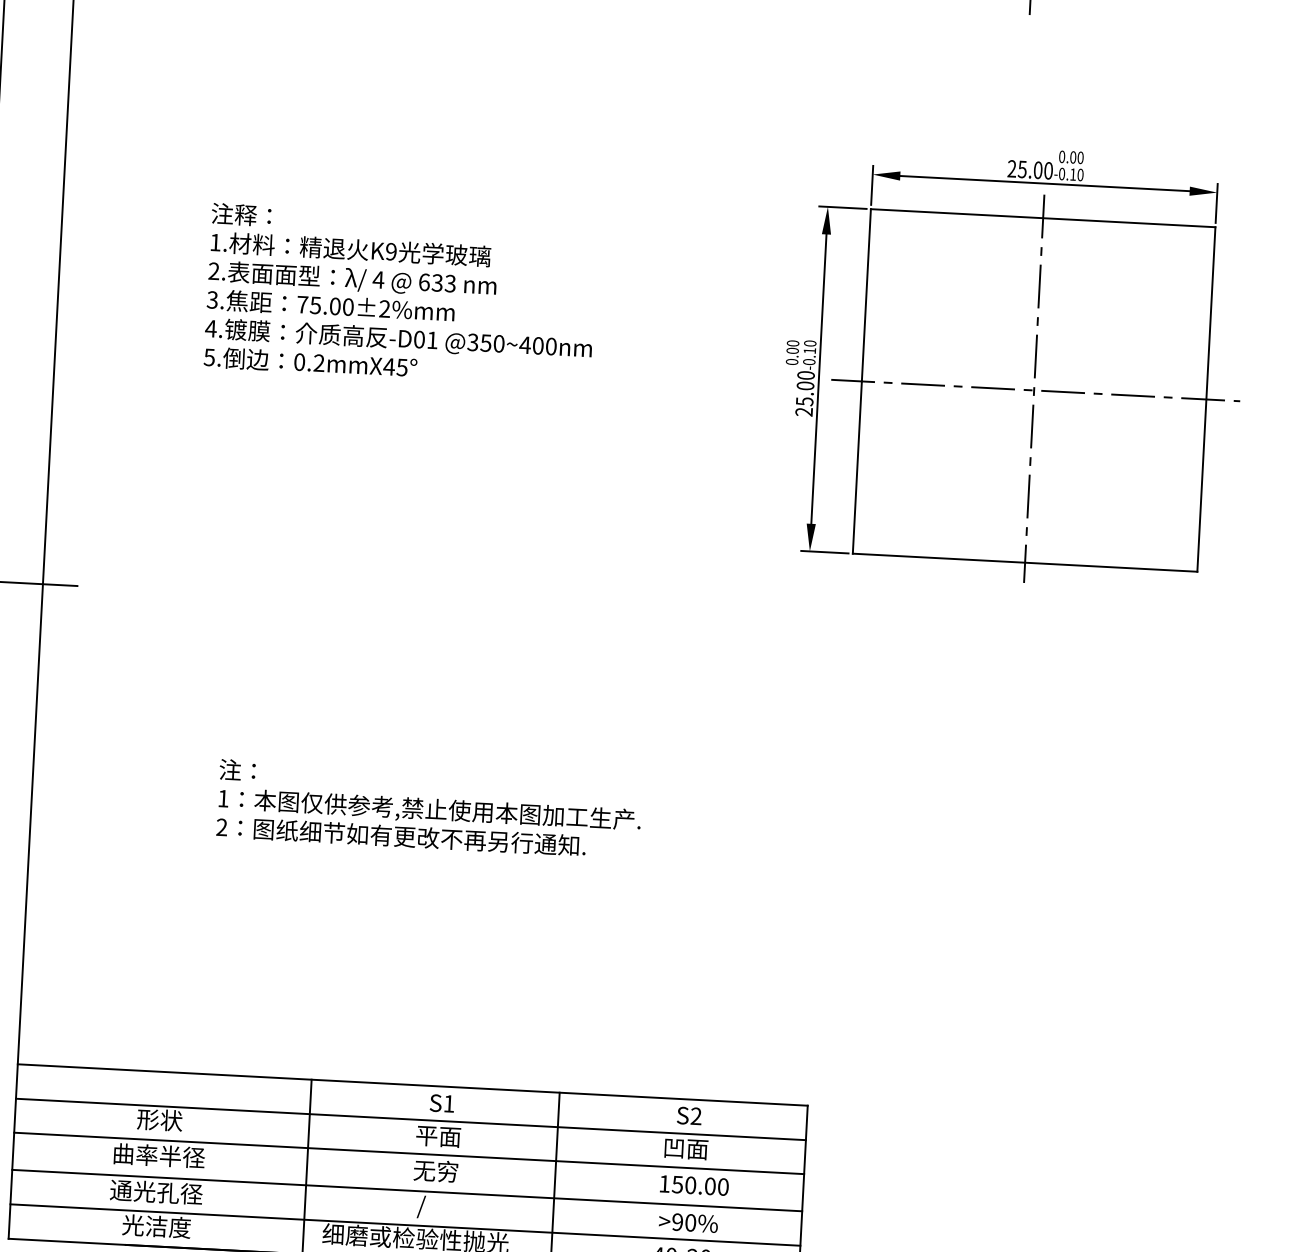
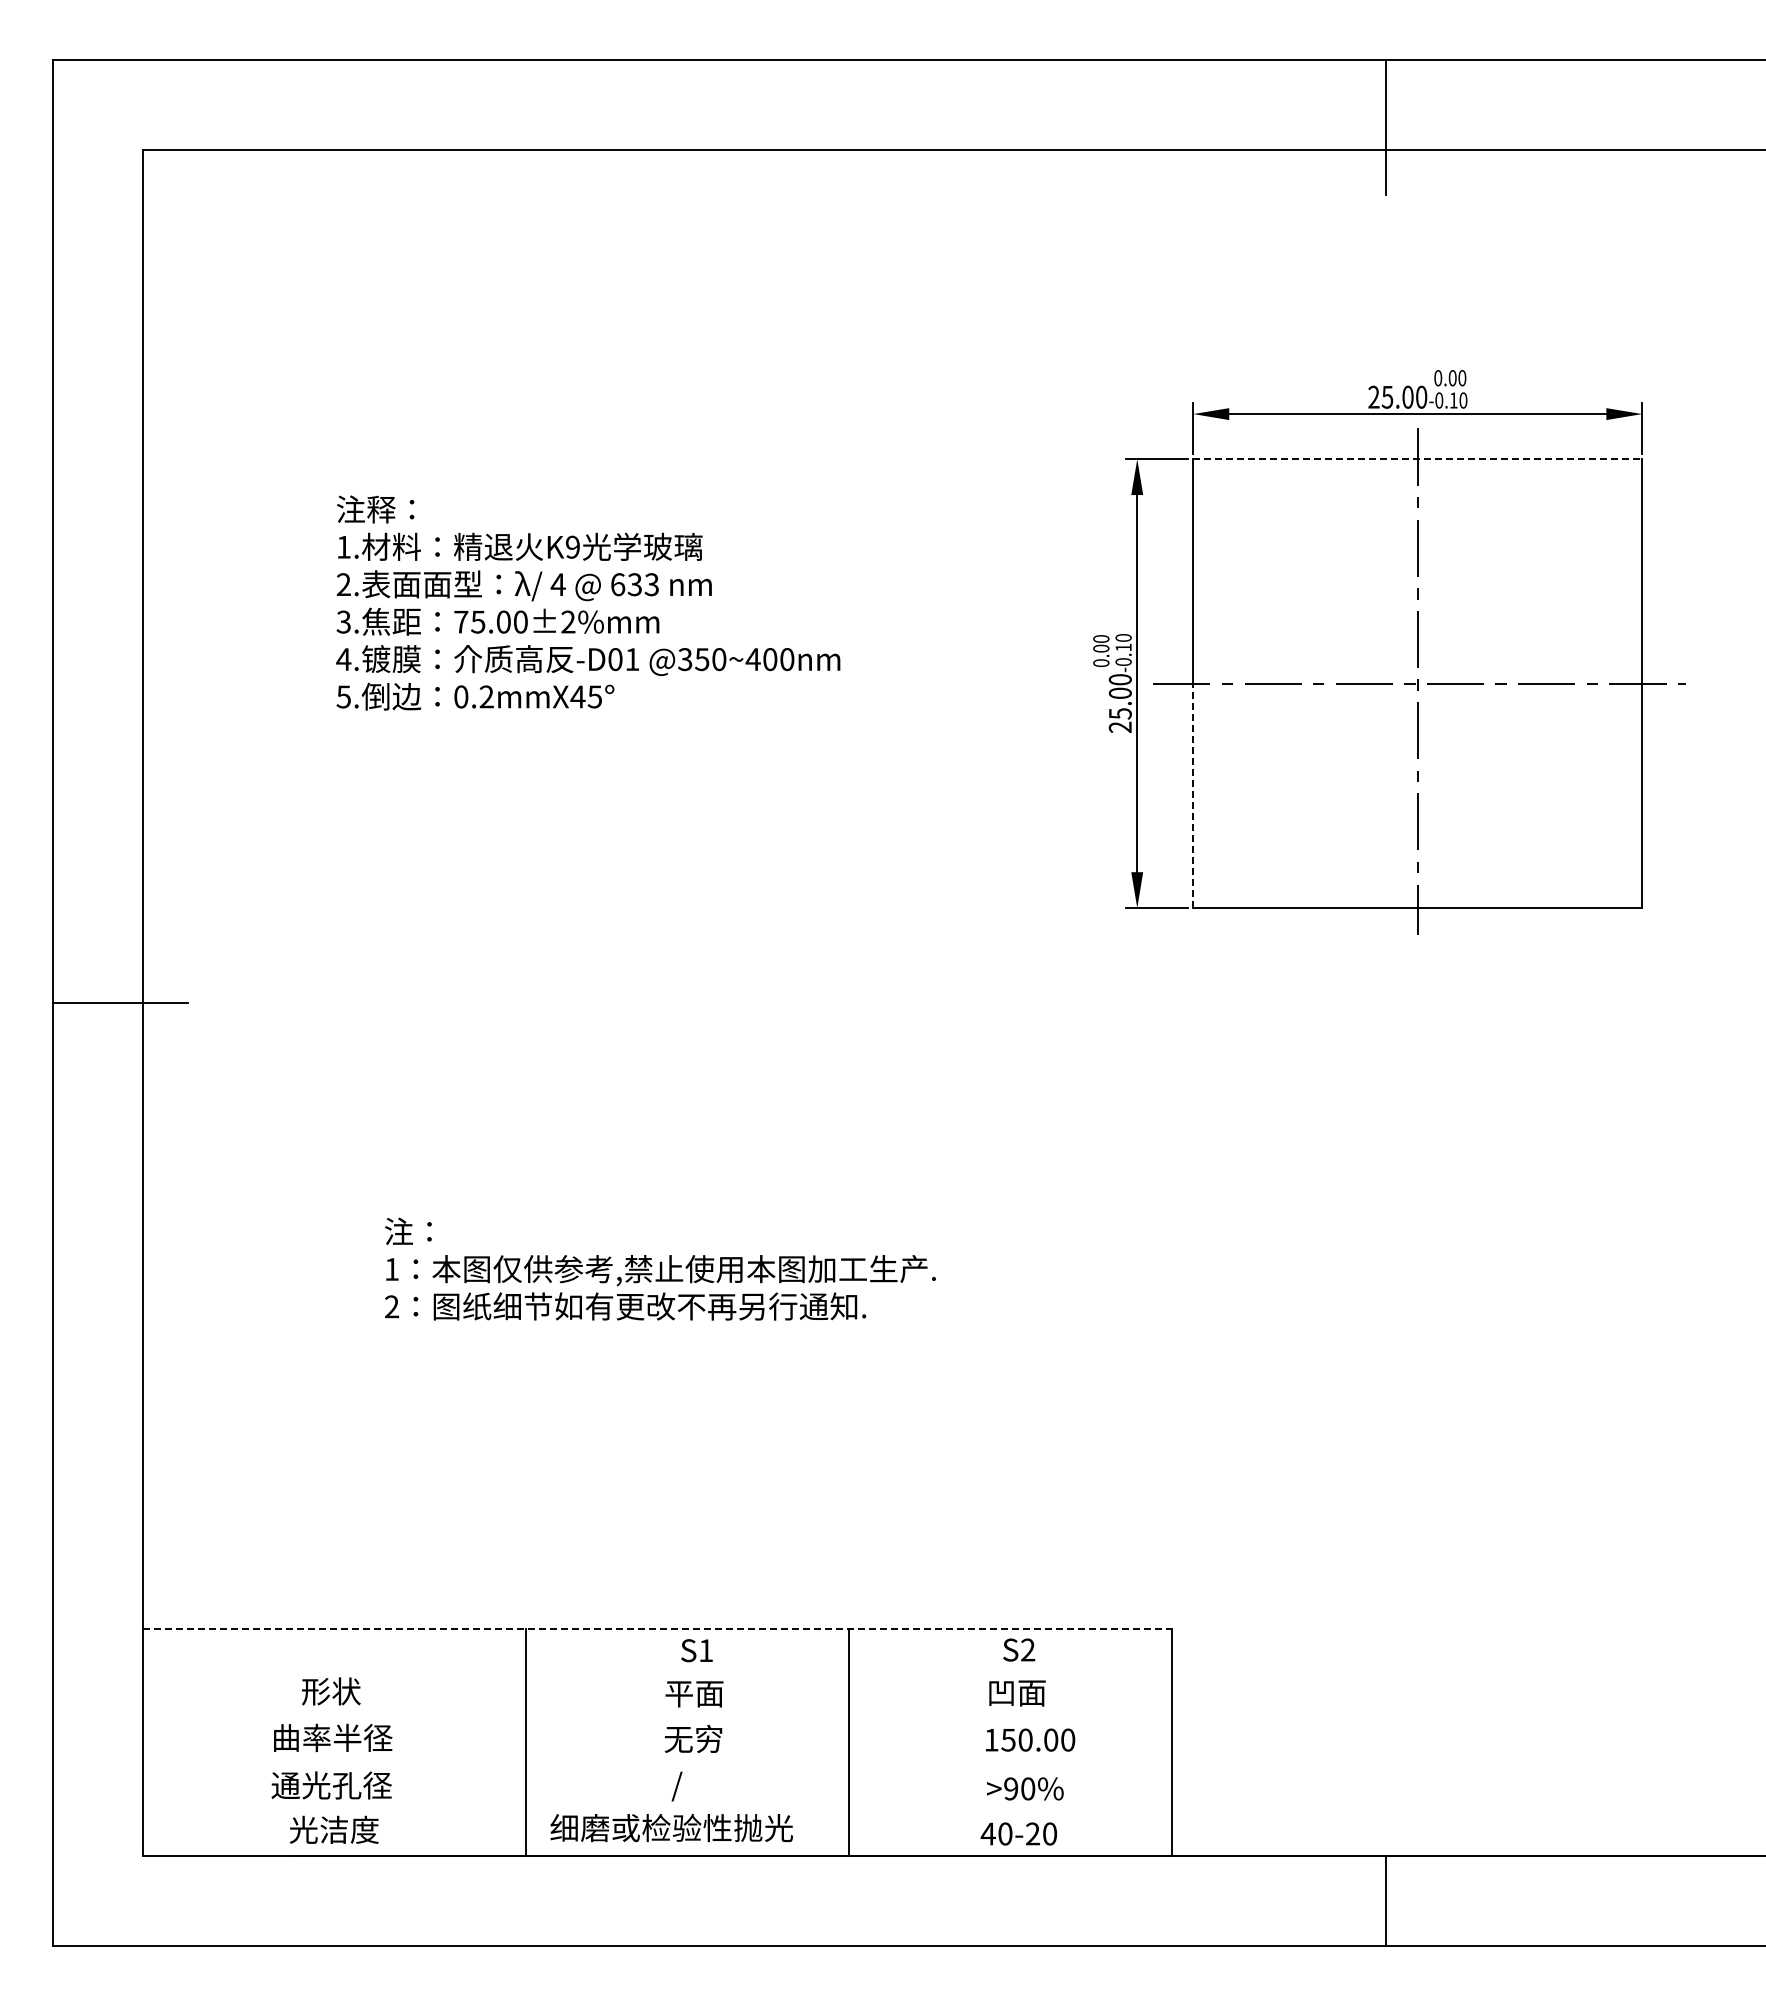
line: (1043, 218) -> (1418, 459), solid -> dashed
line: (857, 467) -> (1193, 795), solid -> dashed
line: (412, 1084) -> (657, 1628), solid -> dashed
line: (410, 1119) -> (657, 1673), removed
line: (409, 1153) -> (657, 1717), removed
line: (407, 1190) -> (657, 1766), removed
line: (405, 1225) -> (657, 1811), removed

